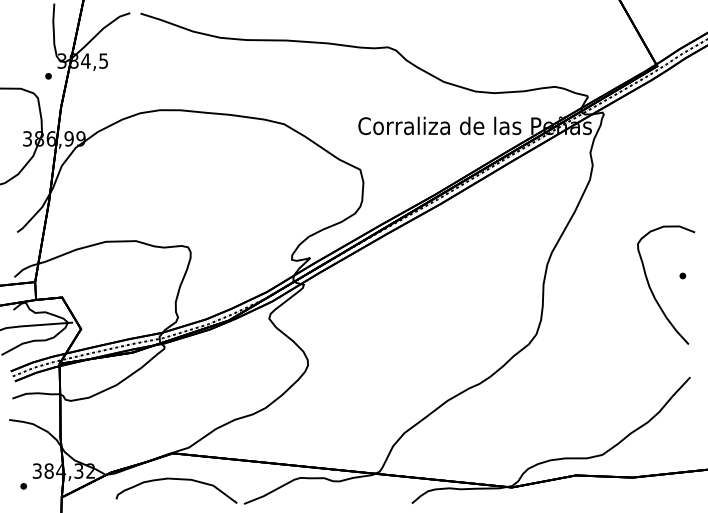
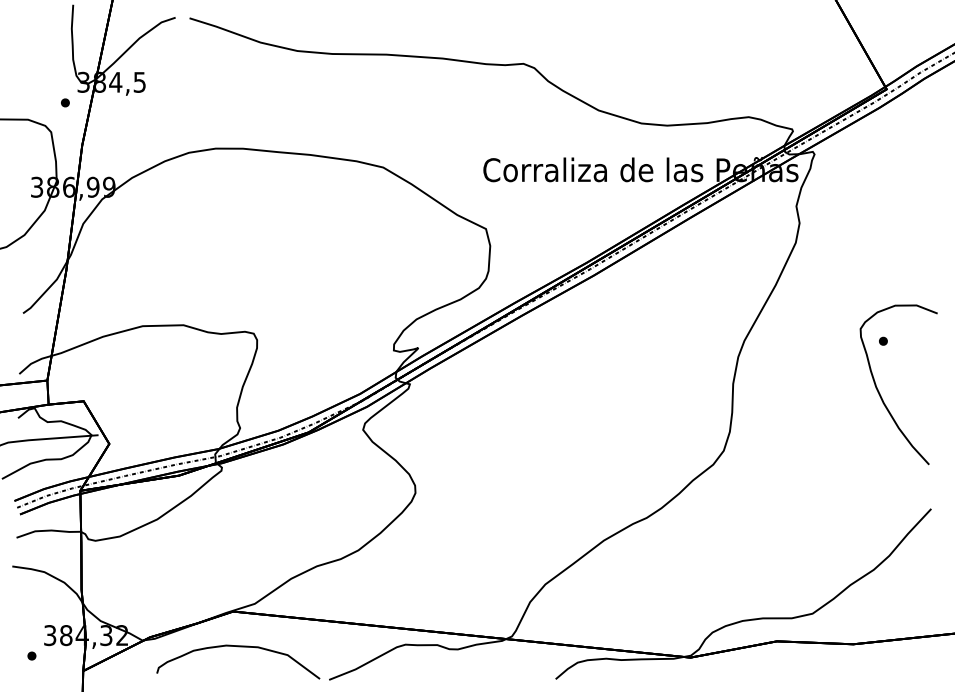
part: (682, 275) -> (882, 340), moved

